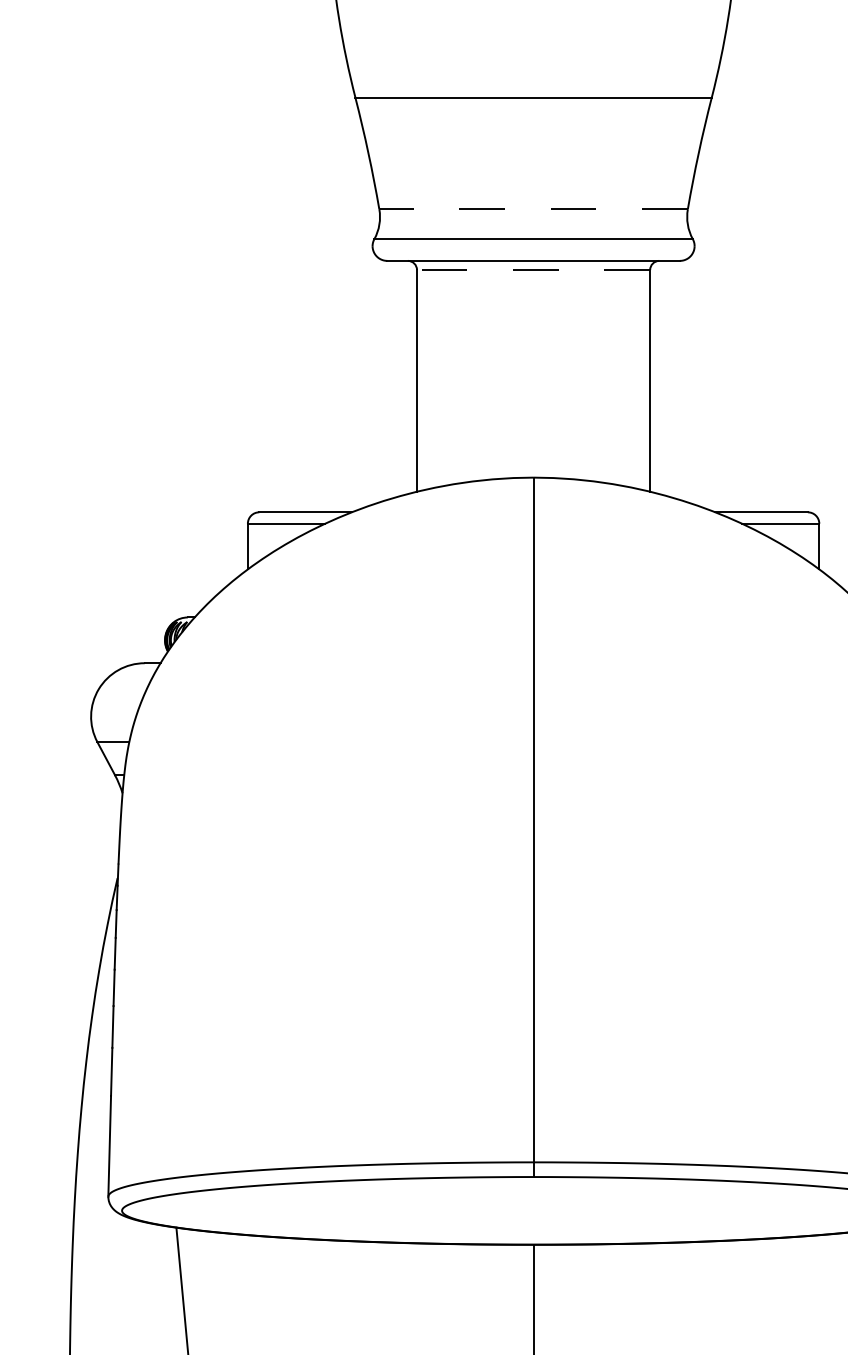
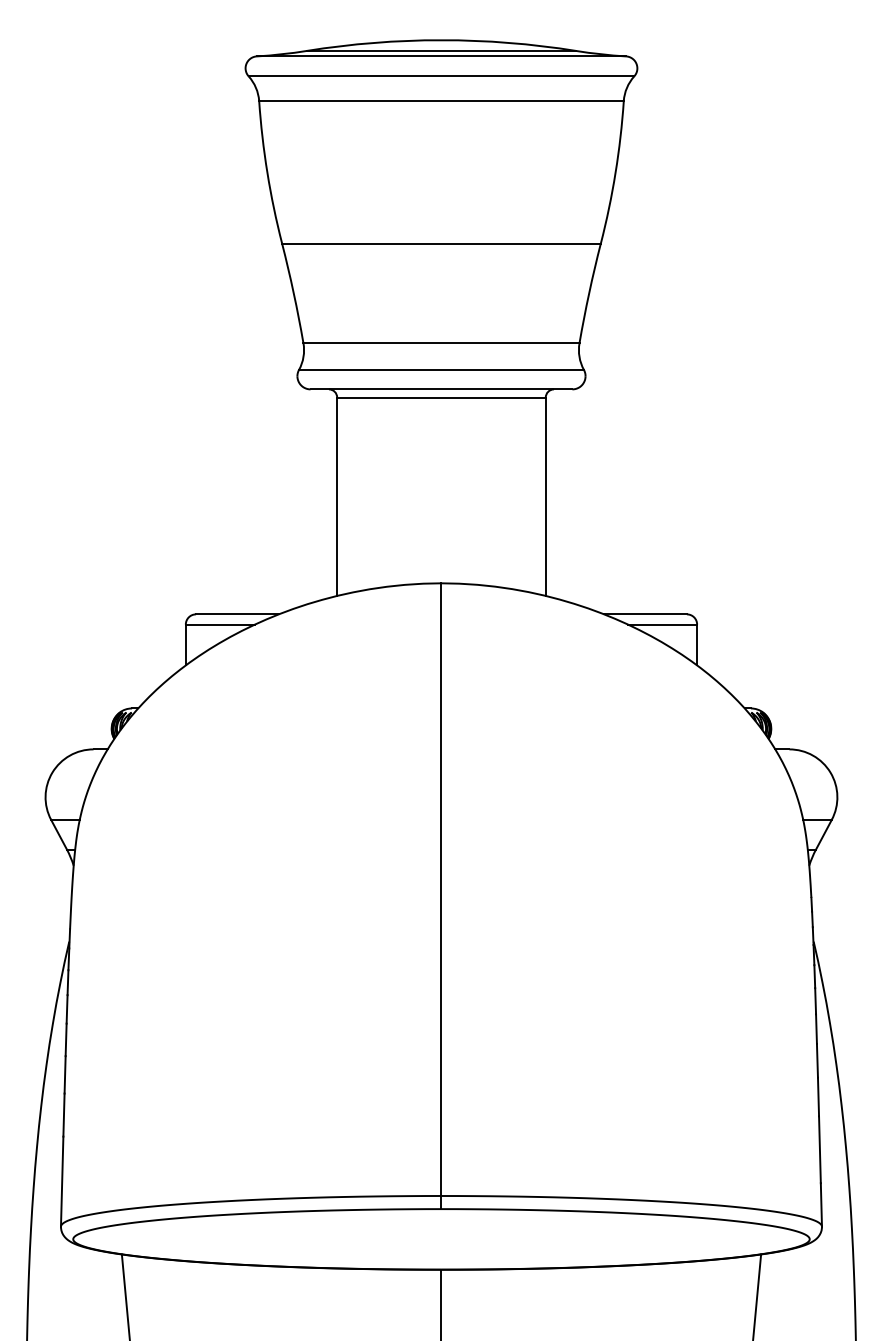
line: (532, 209) -> (440, 343), dashed -> solid
line: (532, 269) -> (440, 397), dashed -> solid

